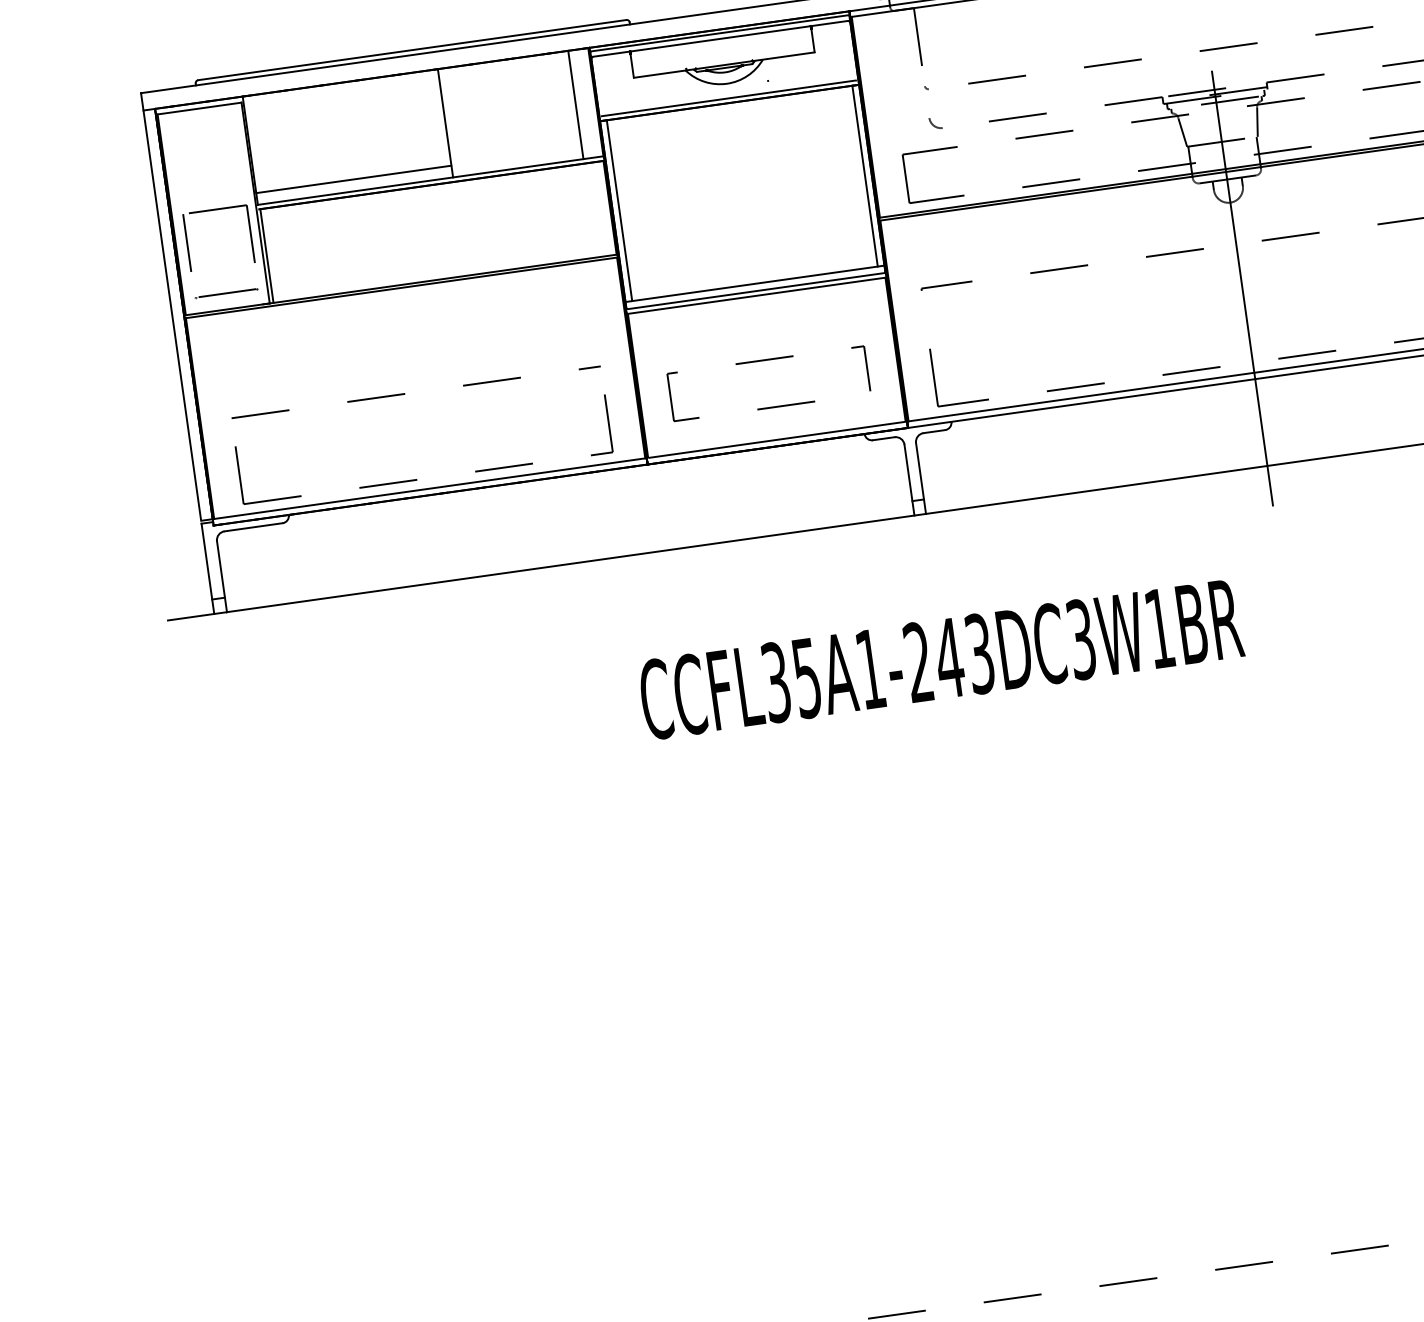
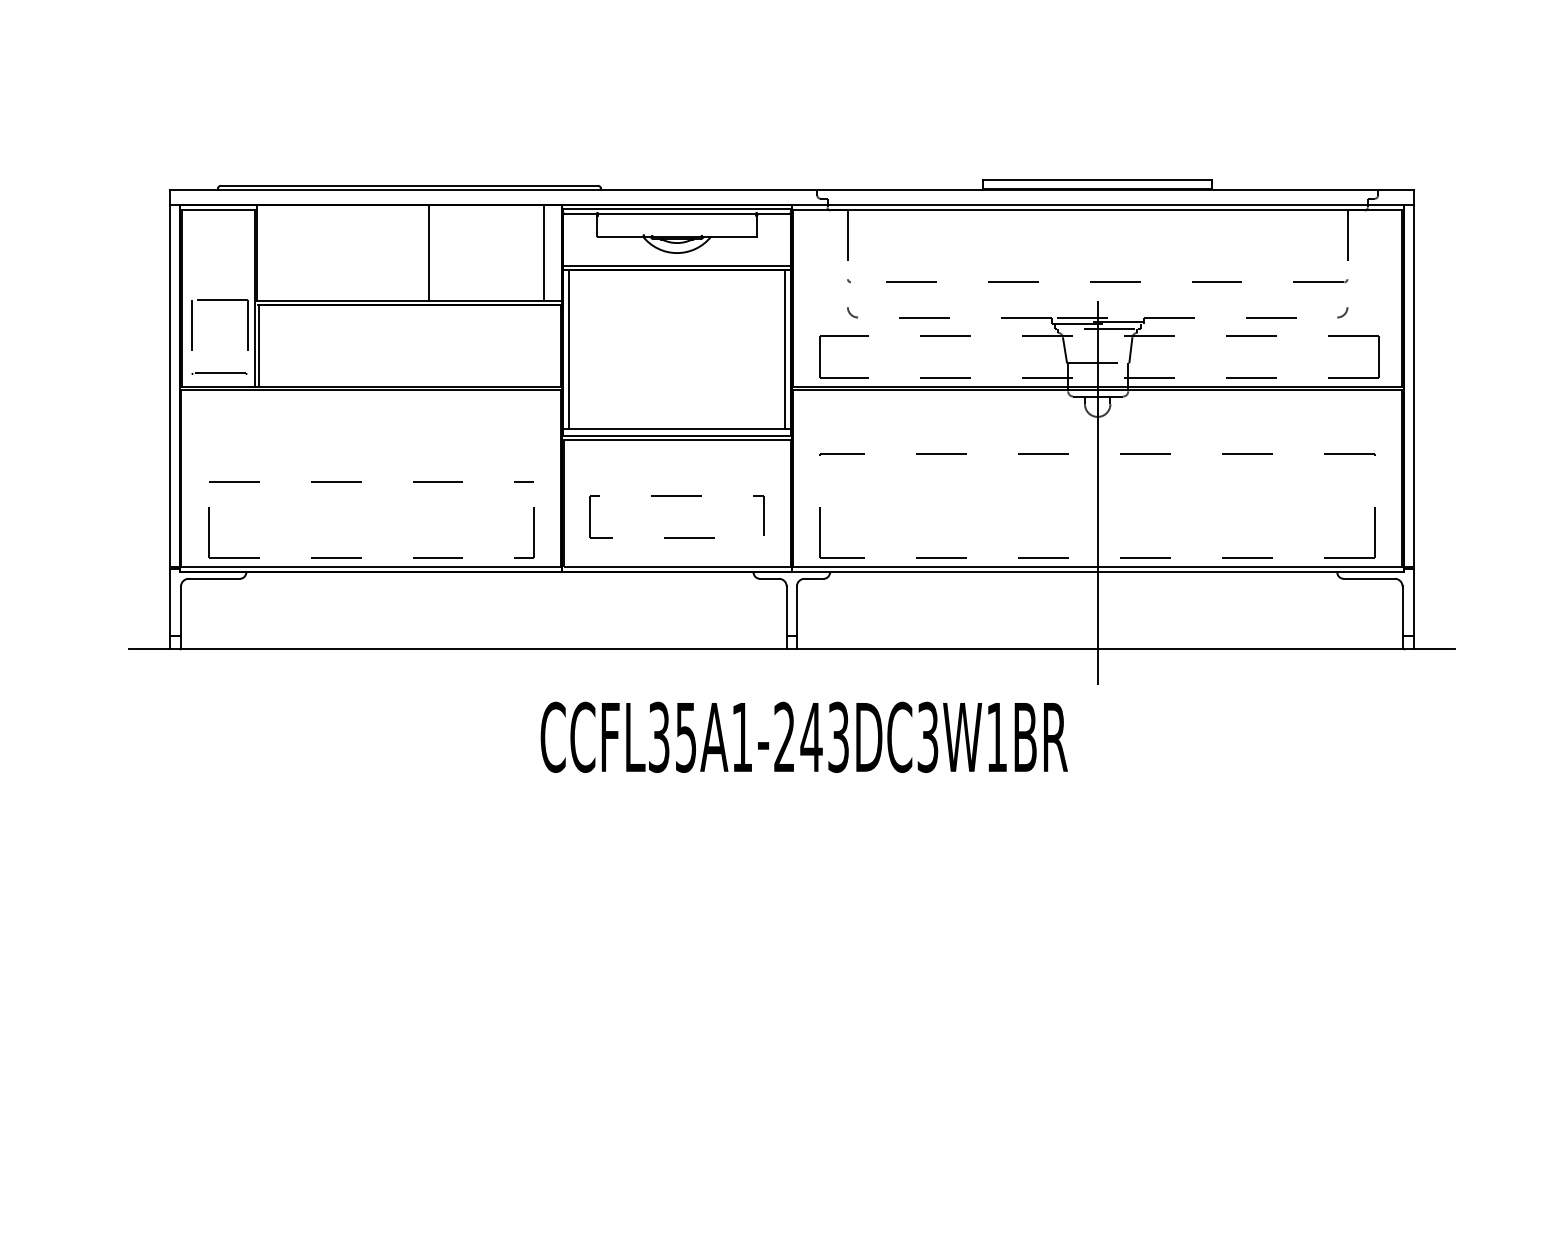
line: (354, 179) -> (343, 290), removed
text: (940, 658) -> (803, 736), moved

